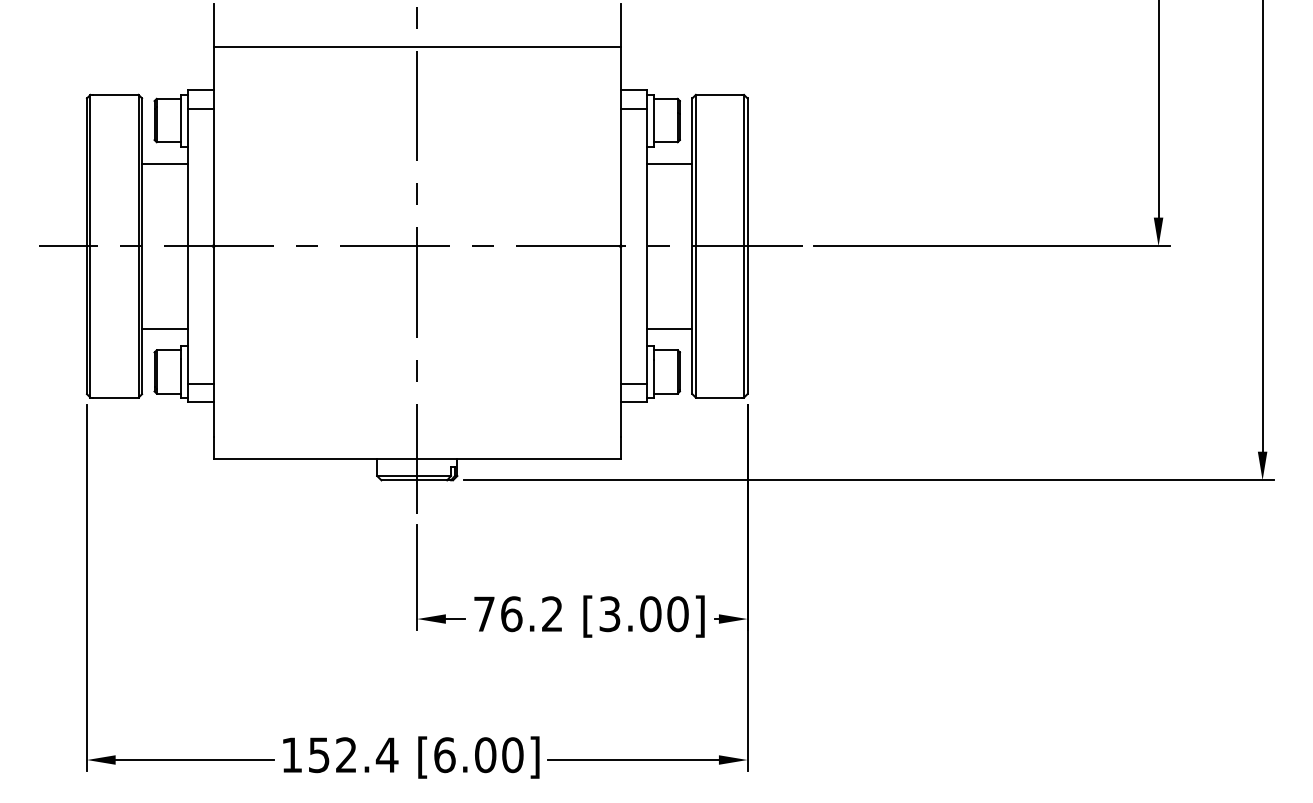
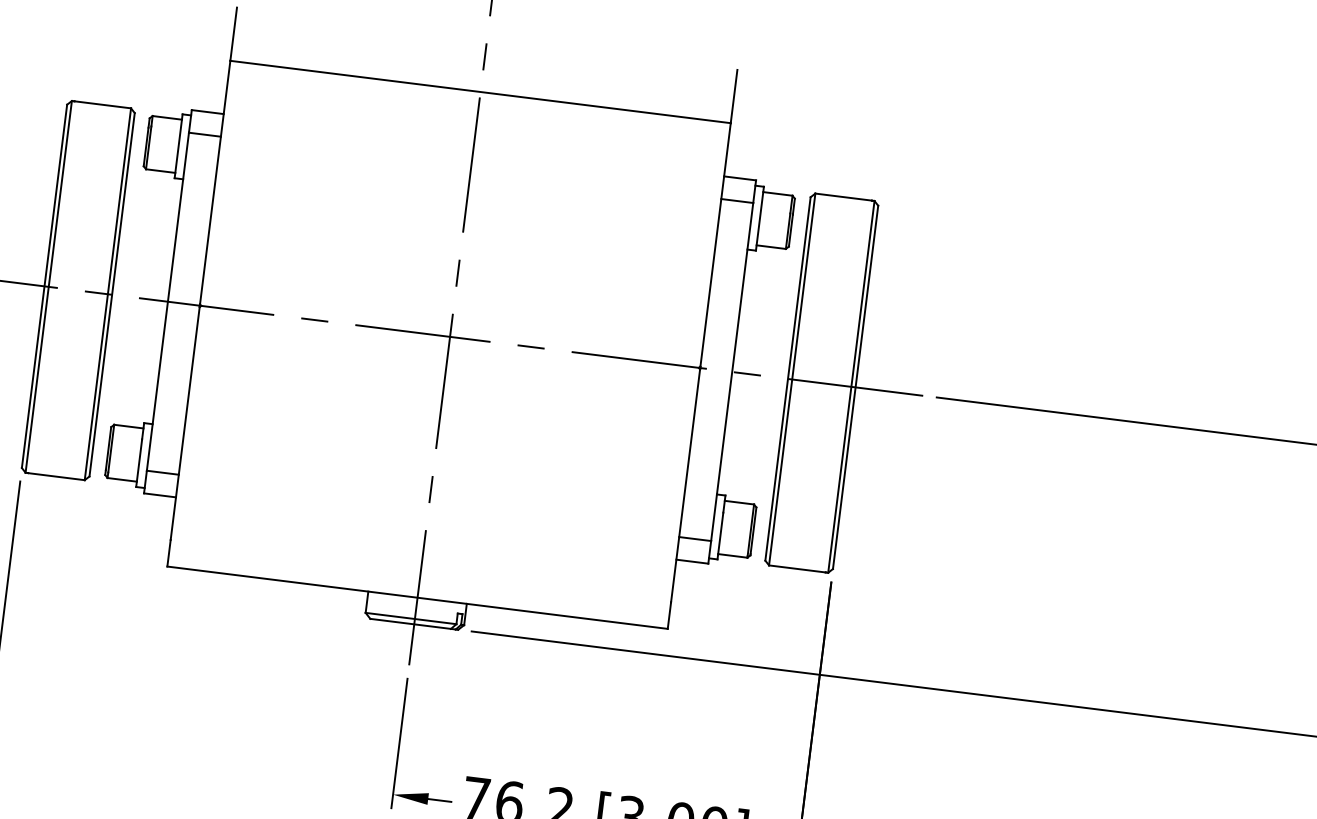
line: (164, 163) -> (152, 196), removed
line: (669, 163) -> (772, 273), removed
line: (164, 328) -> (127, 399), removed
line: (669, 328) -> (747, 476), removed

